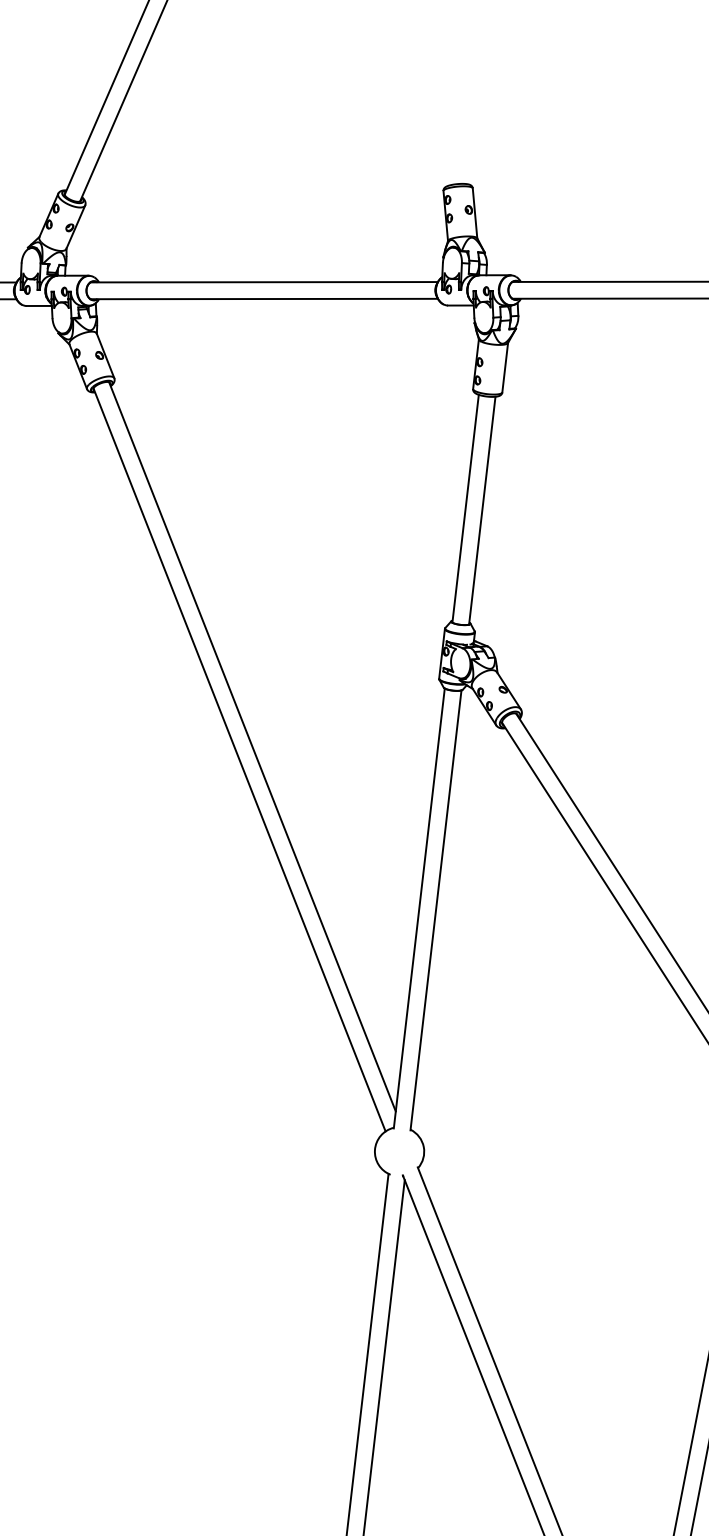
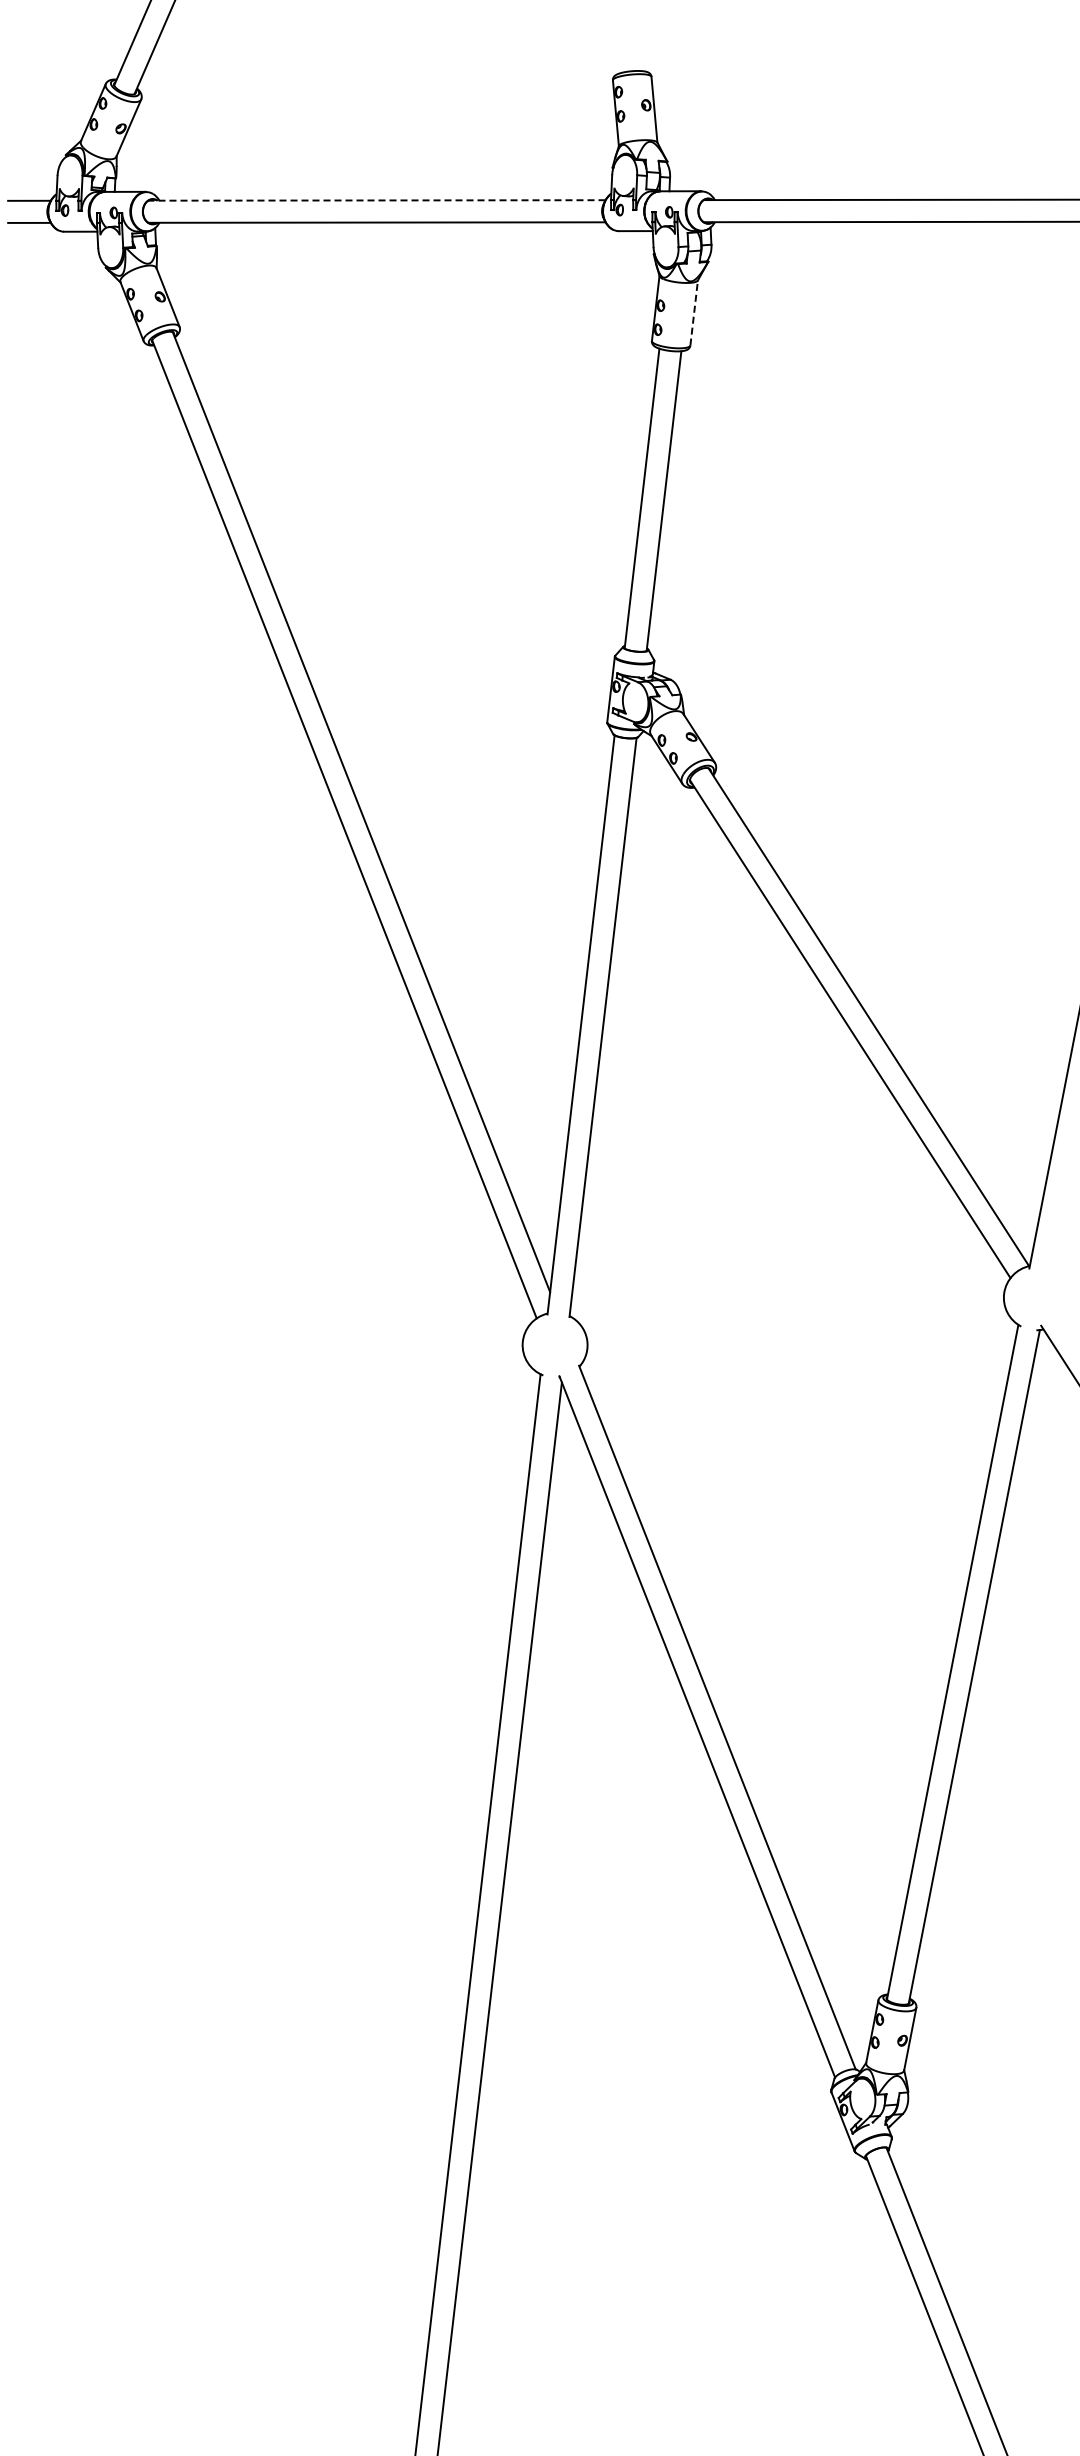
line: (263, 282) -> (376, 200), solid -> dashed
line: (505, 367) -> (694, 312), solid -> dashed

